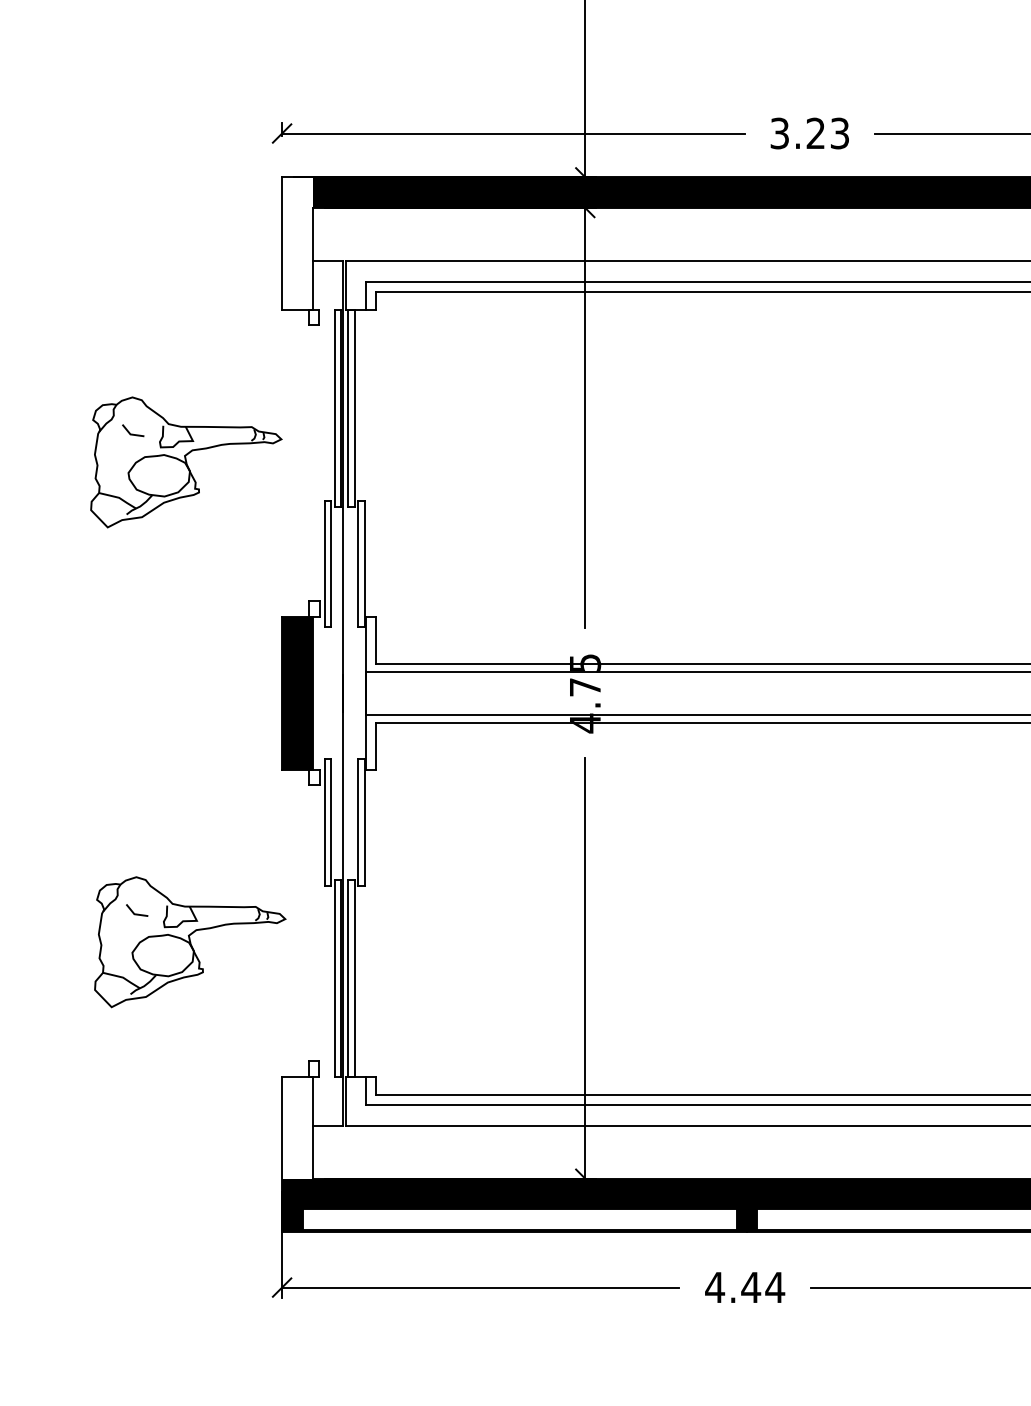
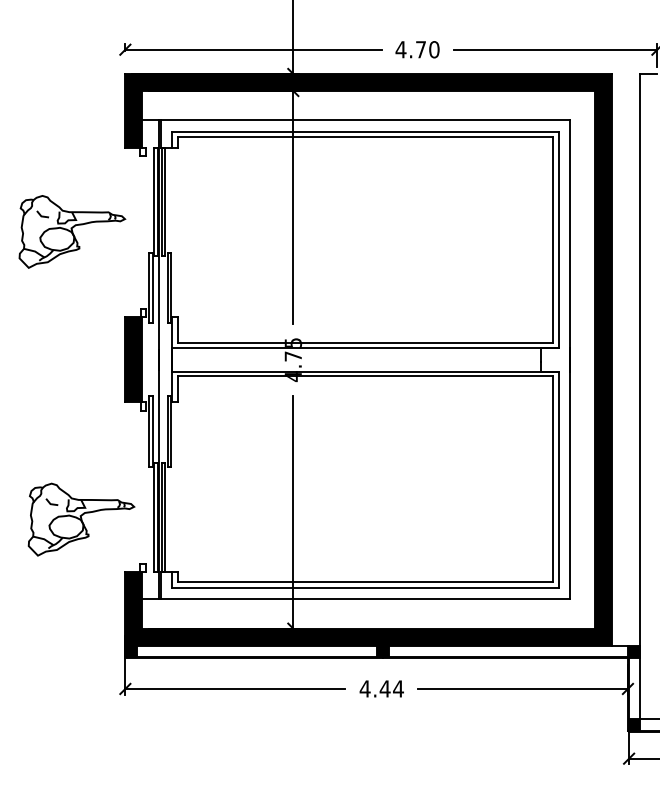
text: (809, 133) -> (417, 49), 3.23 -> 4.70
fill: (296, 243) -> (133, 110), added
part: (190, 941) -> (81, 519), moved
fill: (296, 1127) -> (133, 600), added

